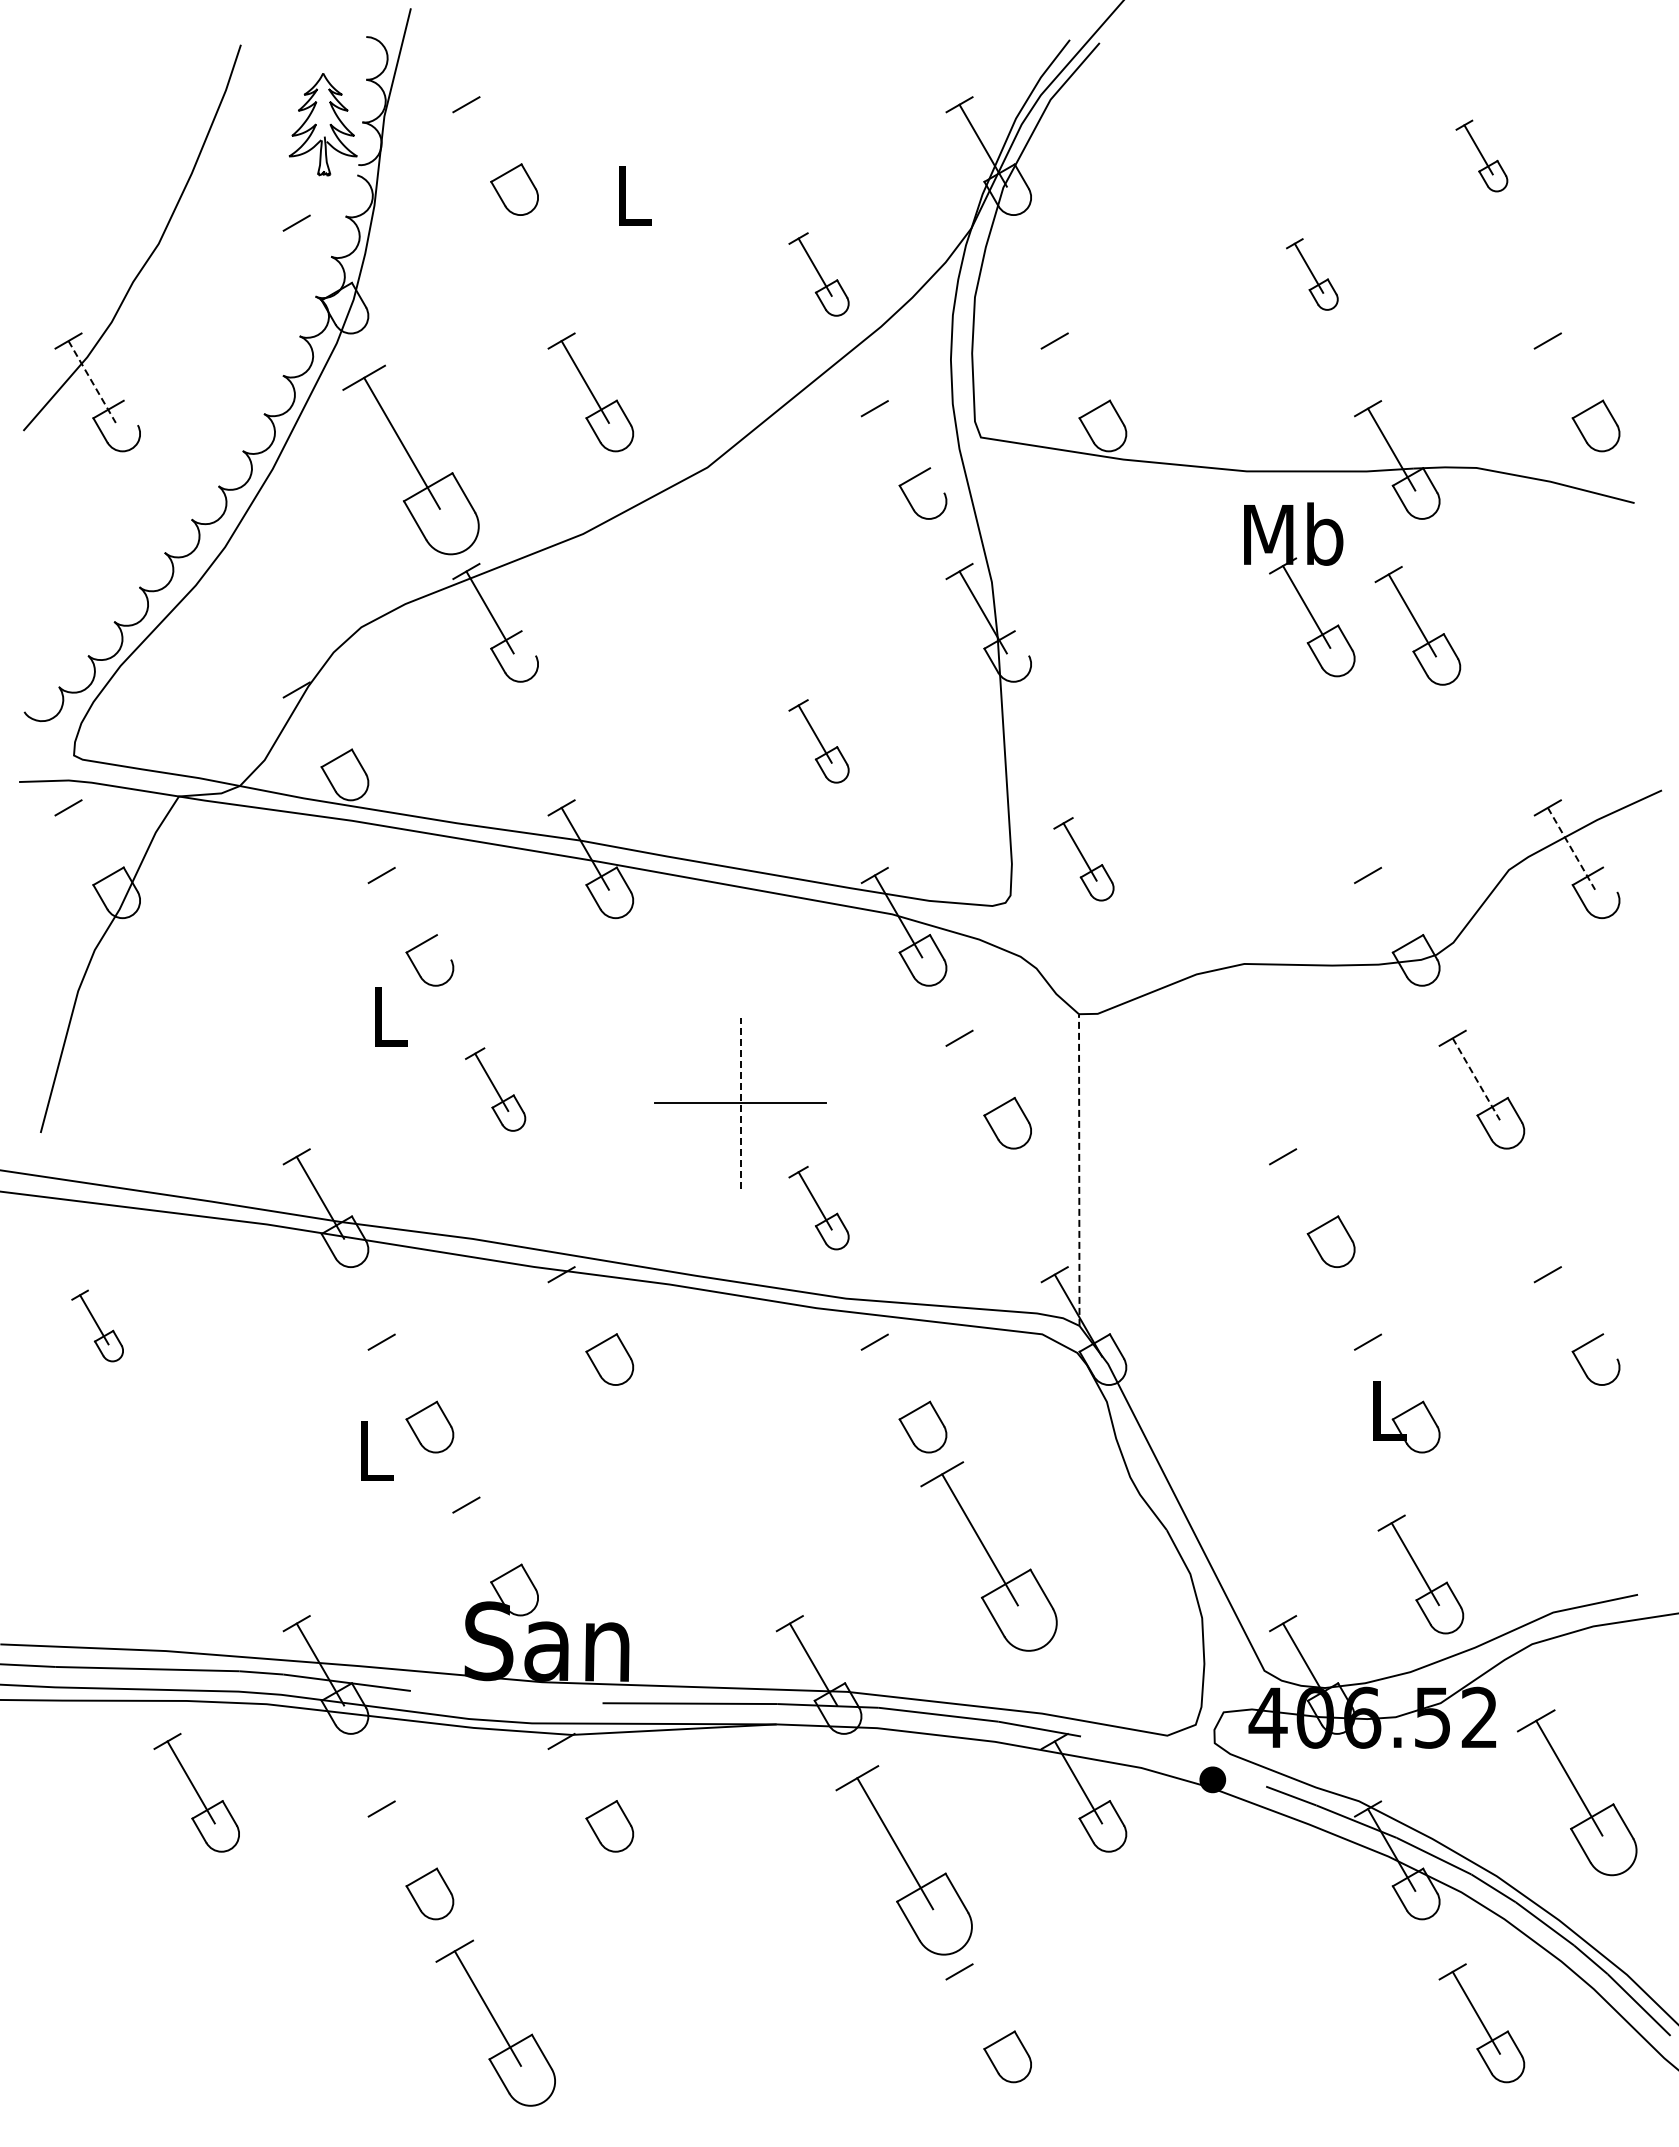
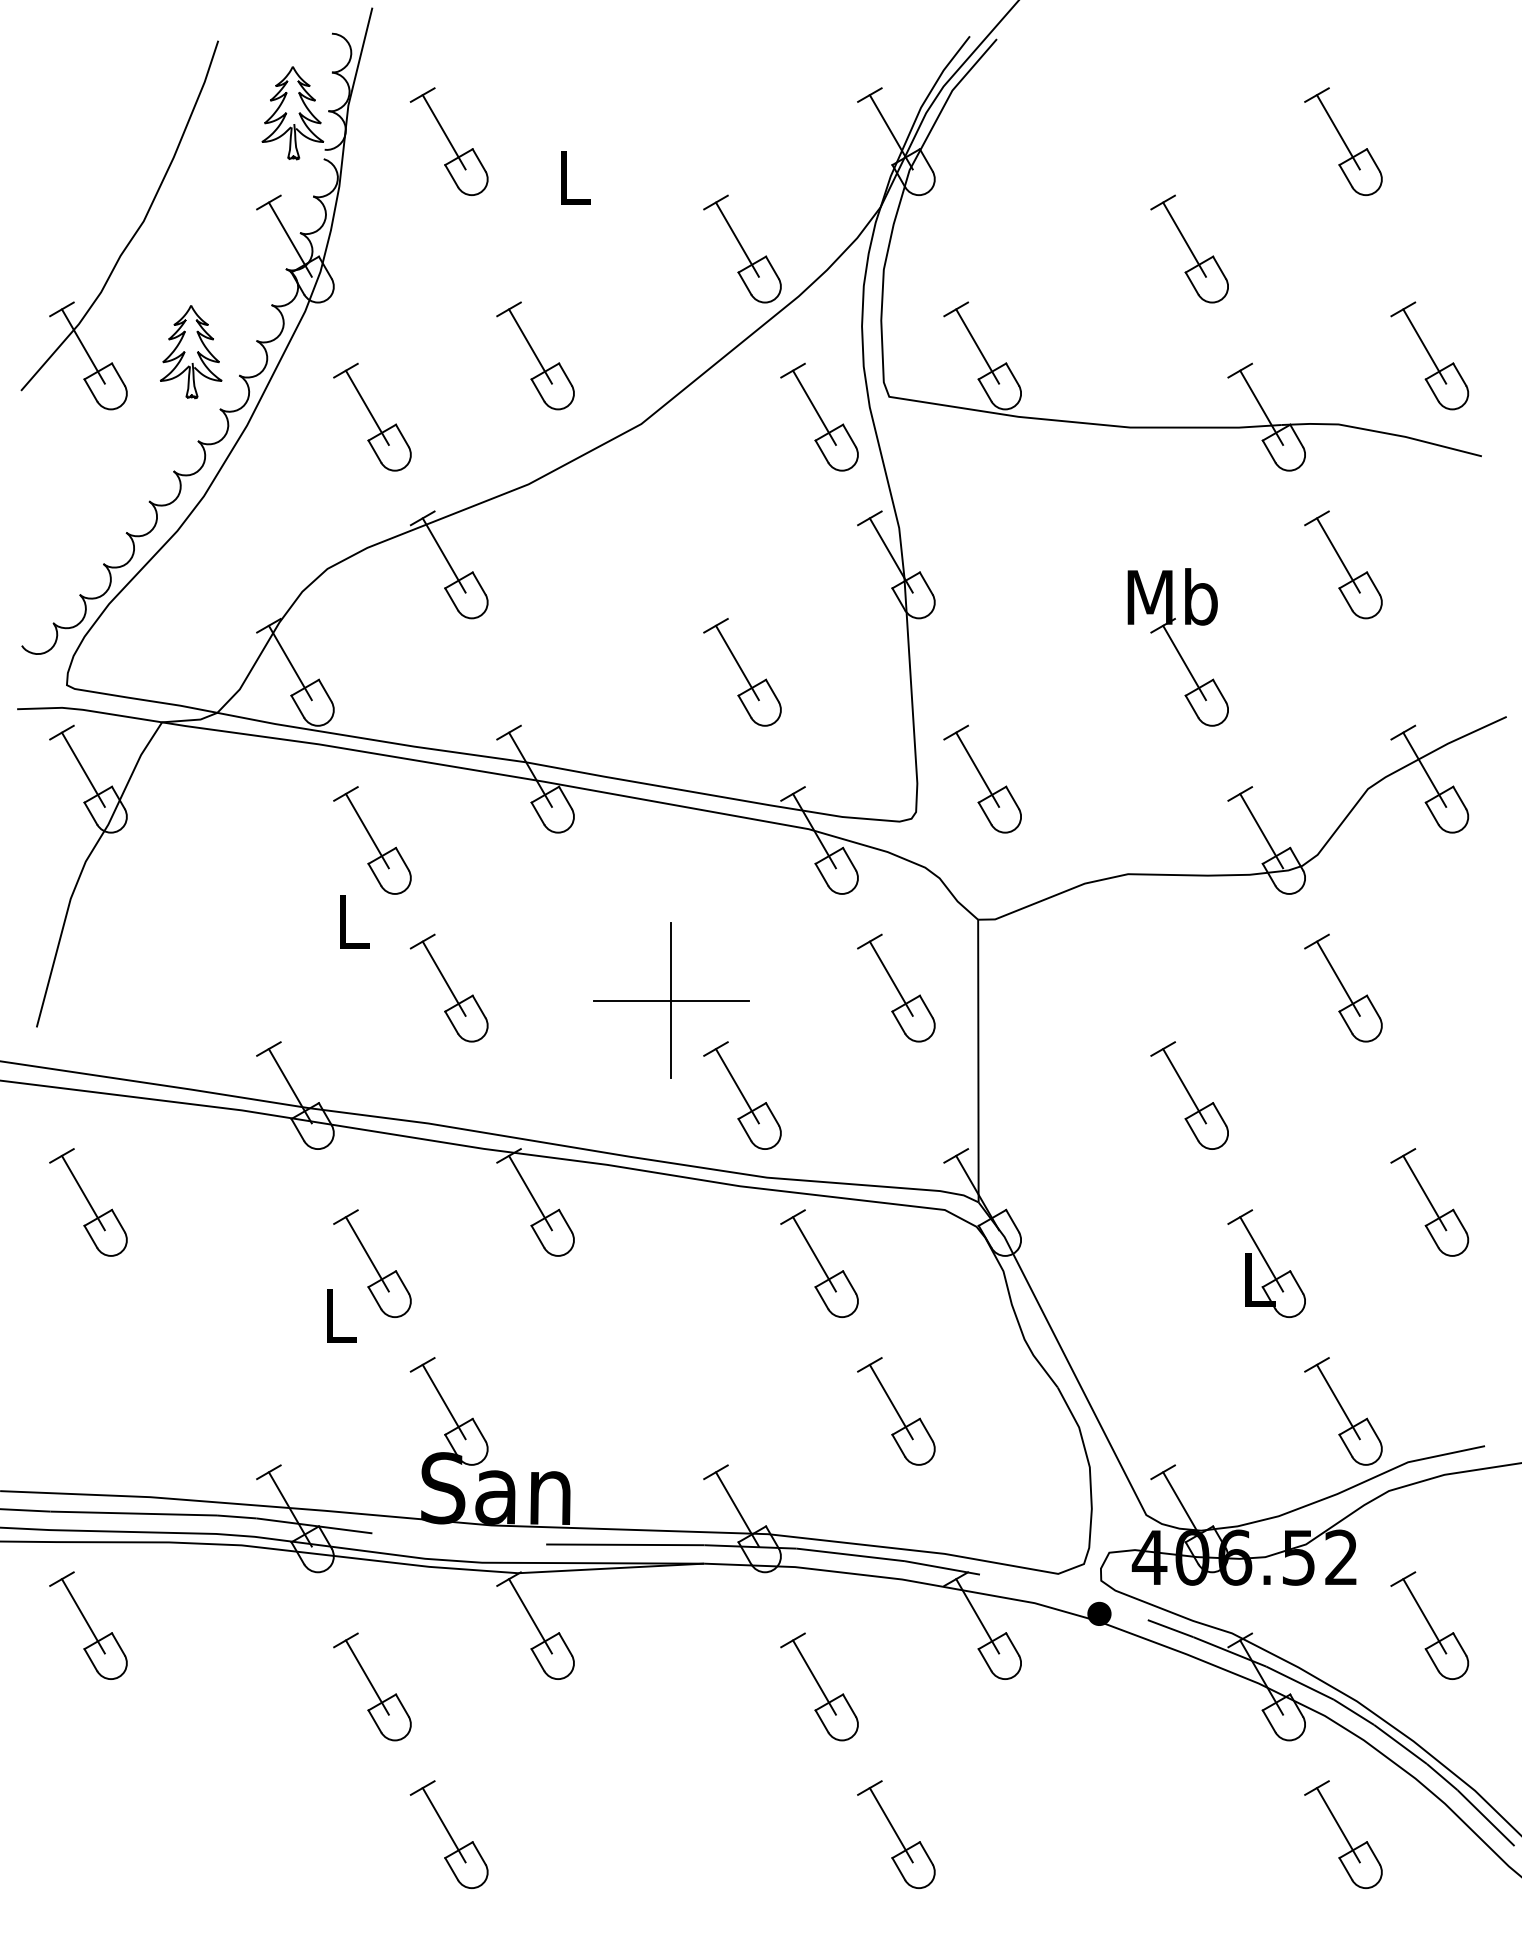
line: (489, 145) -> (443, 132), added
part: (1481, 155) -> (1343, 141), size x1.67
line: (320, 264) -> (290, 239), added
part: (818, 274) -> (741, 249), size x1.43
part: (1312, 274) -> (1189, 249), size x1.67
line: (1078, 381) -> (977, 346), added
line: (1571, 381) -> (1424, 346), added
line: (92, 382) -> (83, 346), dashed -> solid
part: (210, 387) -> (190, 351), added
line: (130, 412) -> (118, 374), added
line: (898, 449) -> (814, 407), added
part: (410, 459) -> (372, 416), size x0.62
line: (937, 480) -> (849, 435), added
part: (1299, 589) -> (1178, 647), moved
part: (1417, 625) -> (1343, 564), moved
line: (528, 643) -> (479, 583), added
line: (1021, 643) -> (926, 583), added
line: (320, 730) -> (290, 662), added
part: (818, 741) -> (741, 672), size x1.43
line: (91, 848) -> (82, 769), added
line: (1571, 849) -> (1424, 770), dashed -> solid
part: (1083, 859) -> (982, 779), size x1.43
line: (1610, 879) -> (1460, 797), added
line: (405, 916) -> (367, 831), added
line: (1391, 916) -> (1261, 831), added
line: (443, 947) -> (401, 859), added
line: (982, 1079) -> (890, 978), added
line: (1476, 1079) -> (1338, 978), dashed -> solid
part: (495, 1089) -> (449, 988), size x1.43
line: (740, 1103) -> (671, 1000), dashed -> solid
line: (1079, 1170) -> (978, 1061), dashed -> solid
line: (1306, 1197) -> (1184, 1085), added
part: (818, 1207) -> (741, 1094), size x1.43
line: (584, 1315) -> (529, 1192), added
line: (1571, 1315) -> (1424, 1192), added
part: (97, 1325) -> (88, 1201), size x1.67
line: (1610, 1346) -> (1460, 1221), added
line: (405, 1383) -> (367, 1254), added
line: (898, 1383) -> (814, 1254), added
line: (1391, 1383) -> (1261, 1254), added
line: (489, 1546) -> (443, 1402), added
part: (988, 1556) -> (896, 1411), size x0.62
part: (1420, 1574) -> (1343, 1411), moved
line: (584, 1782) -> (529, 1616), added
part: (196, 1792) -> (88, 1625), moved
part: (1576, 1792) -> (1429, 1625), size x0.71
line: (405, 1849) -> (367, 1677), added
part: (903, 1860) -> (819, 1687), size x0.62
line: (982, 2012) -> (890, 1824), added
part: (495, 2023) -> (449, 1834), size x0.71

